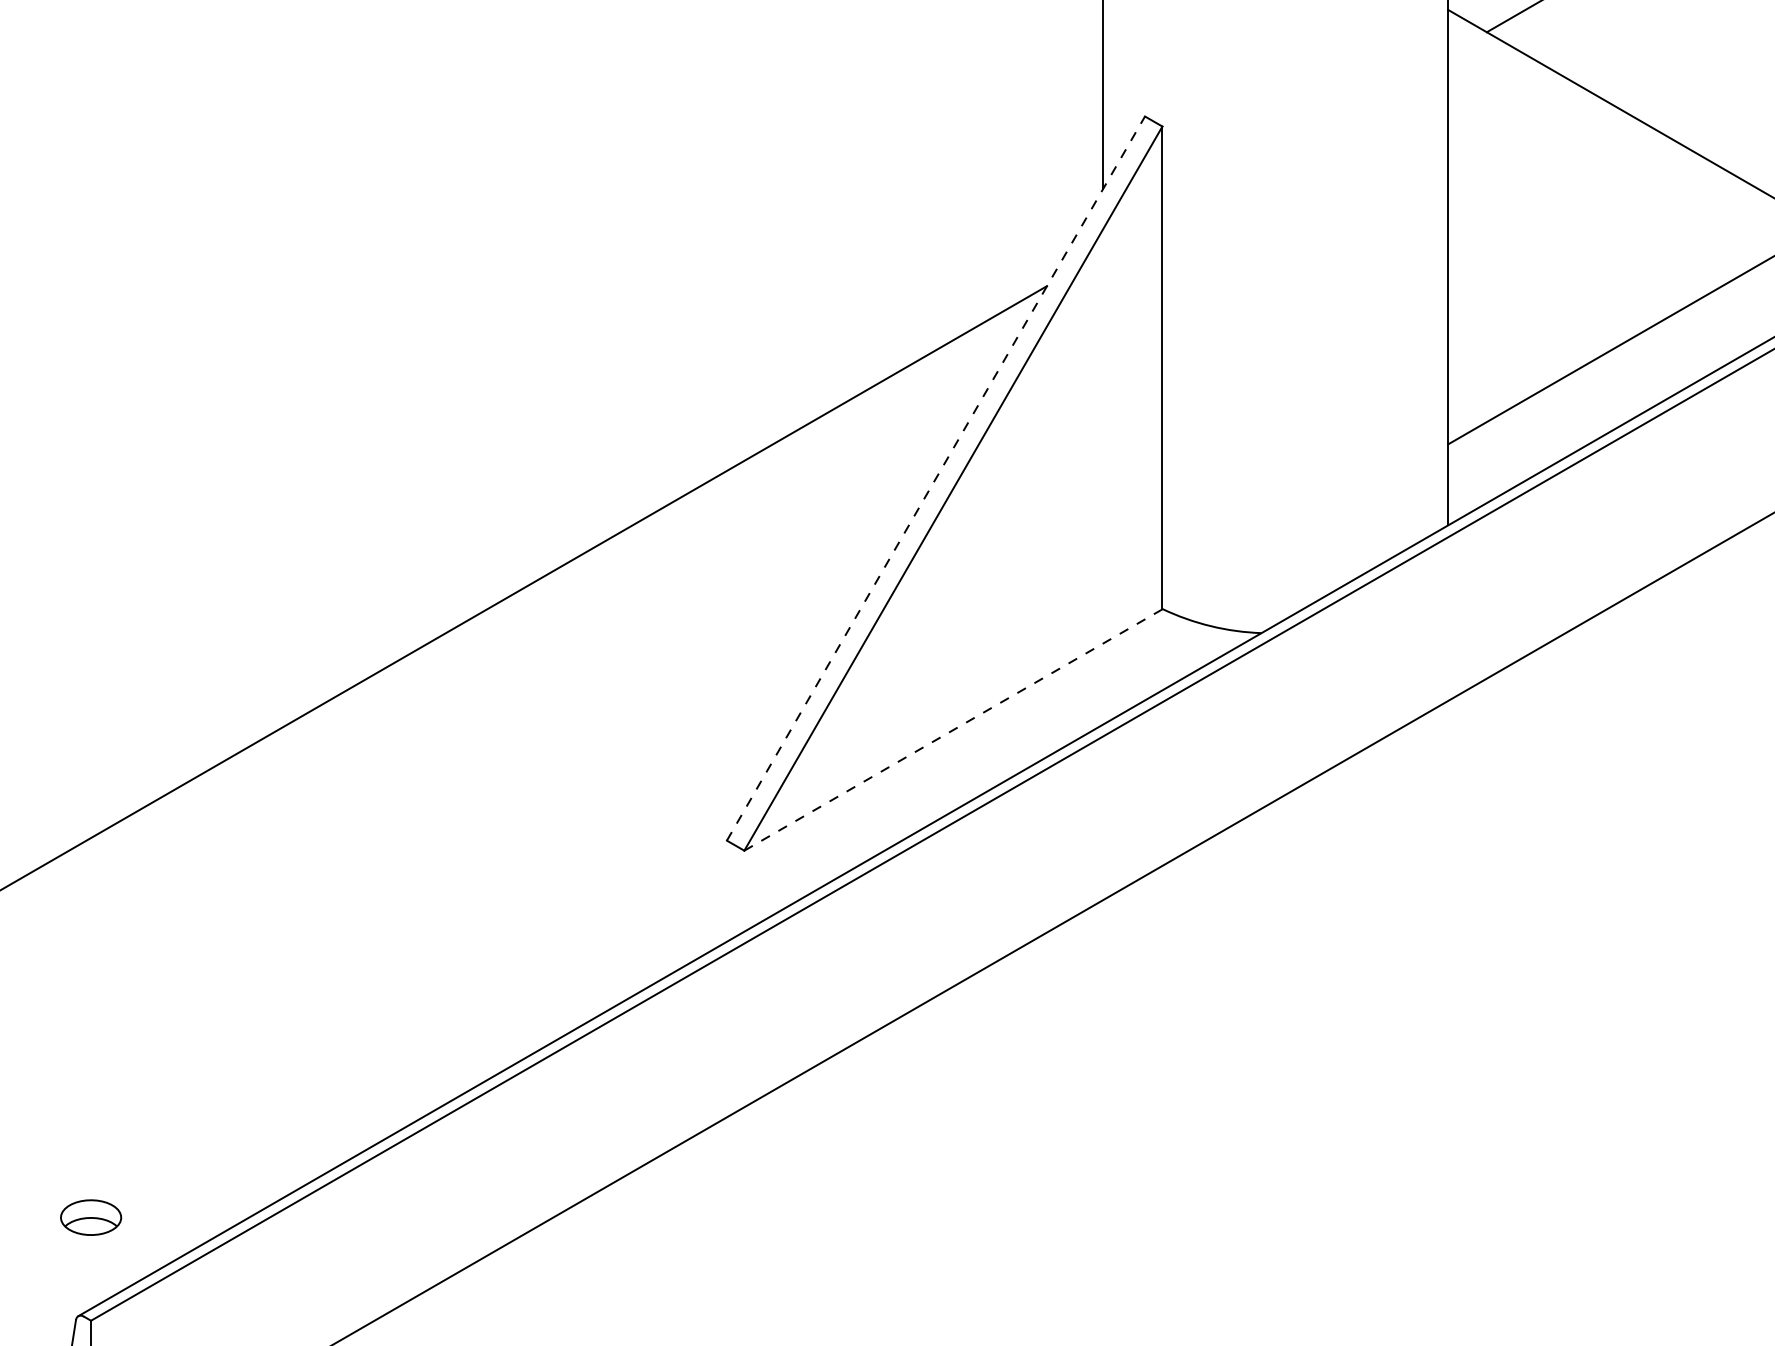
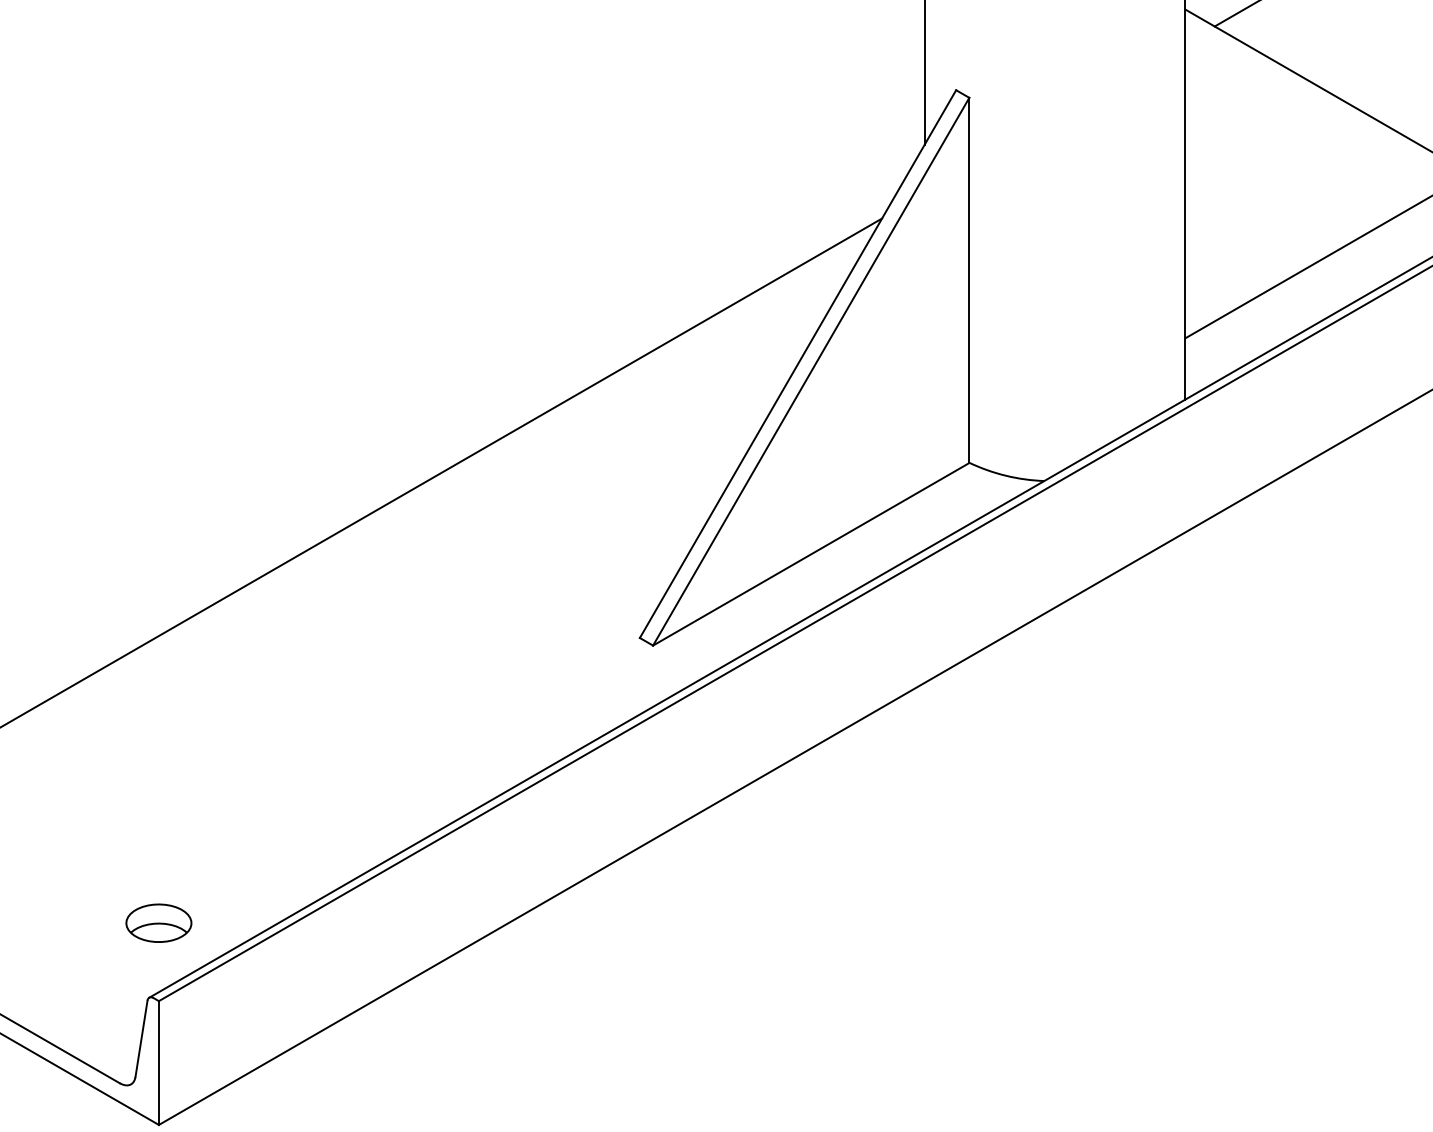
line: (936, 477) -> (798, 363), dashed -> solid
line: (953, 730) -> (811, 554), dashed -> solid
part: (90, 1216) -> (158, 922), size x1.43

